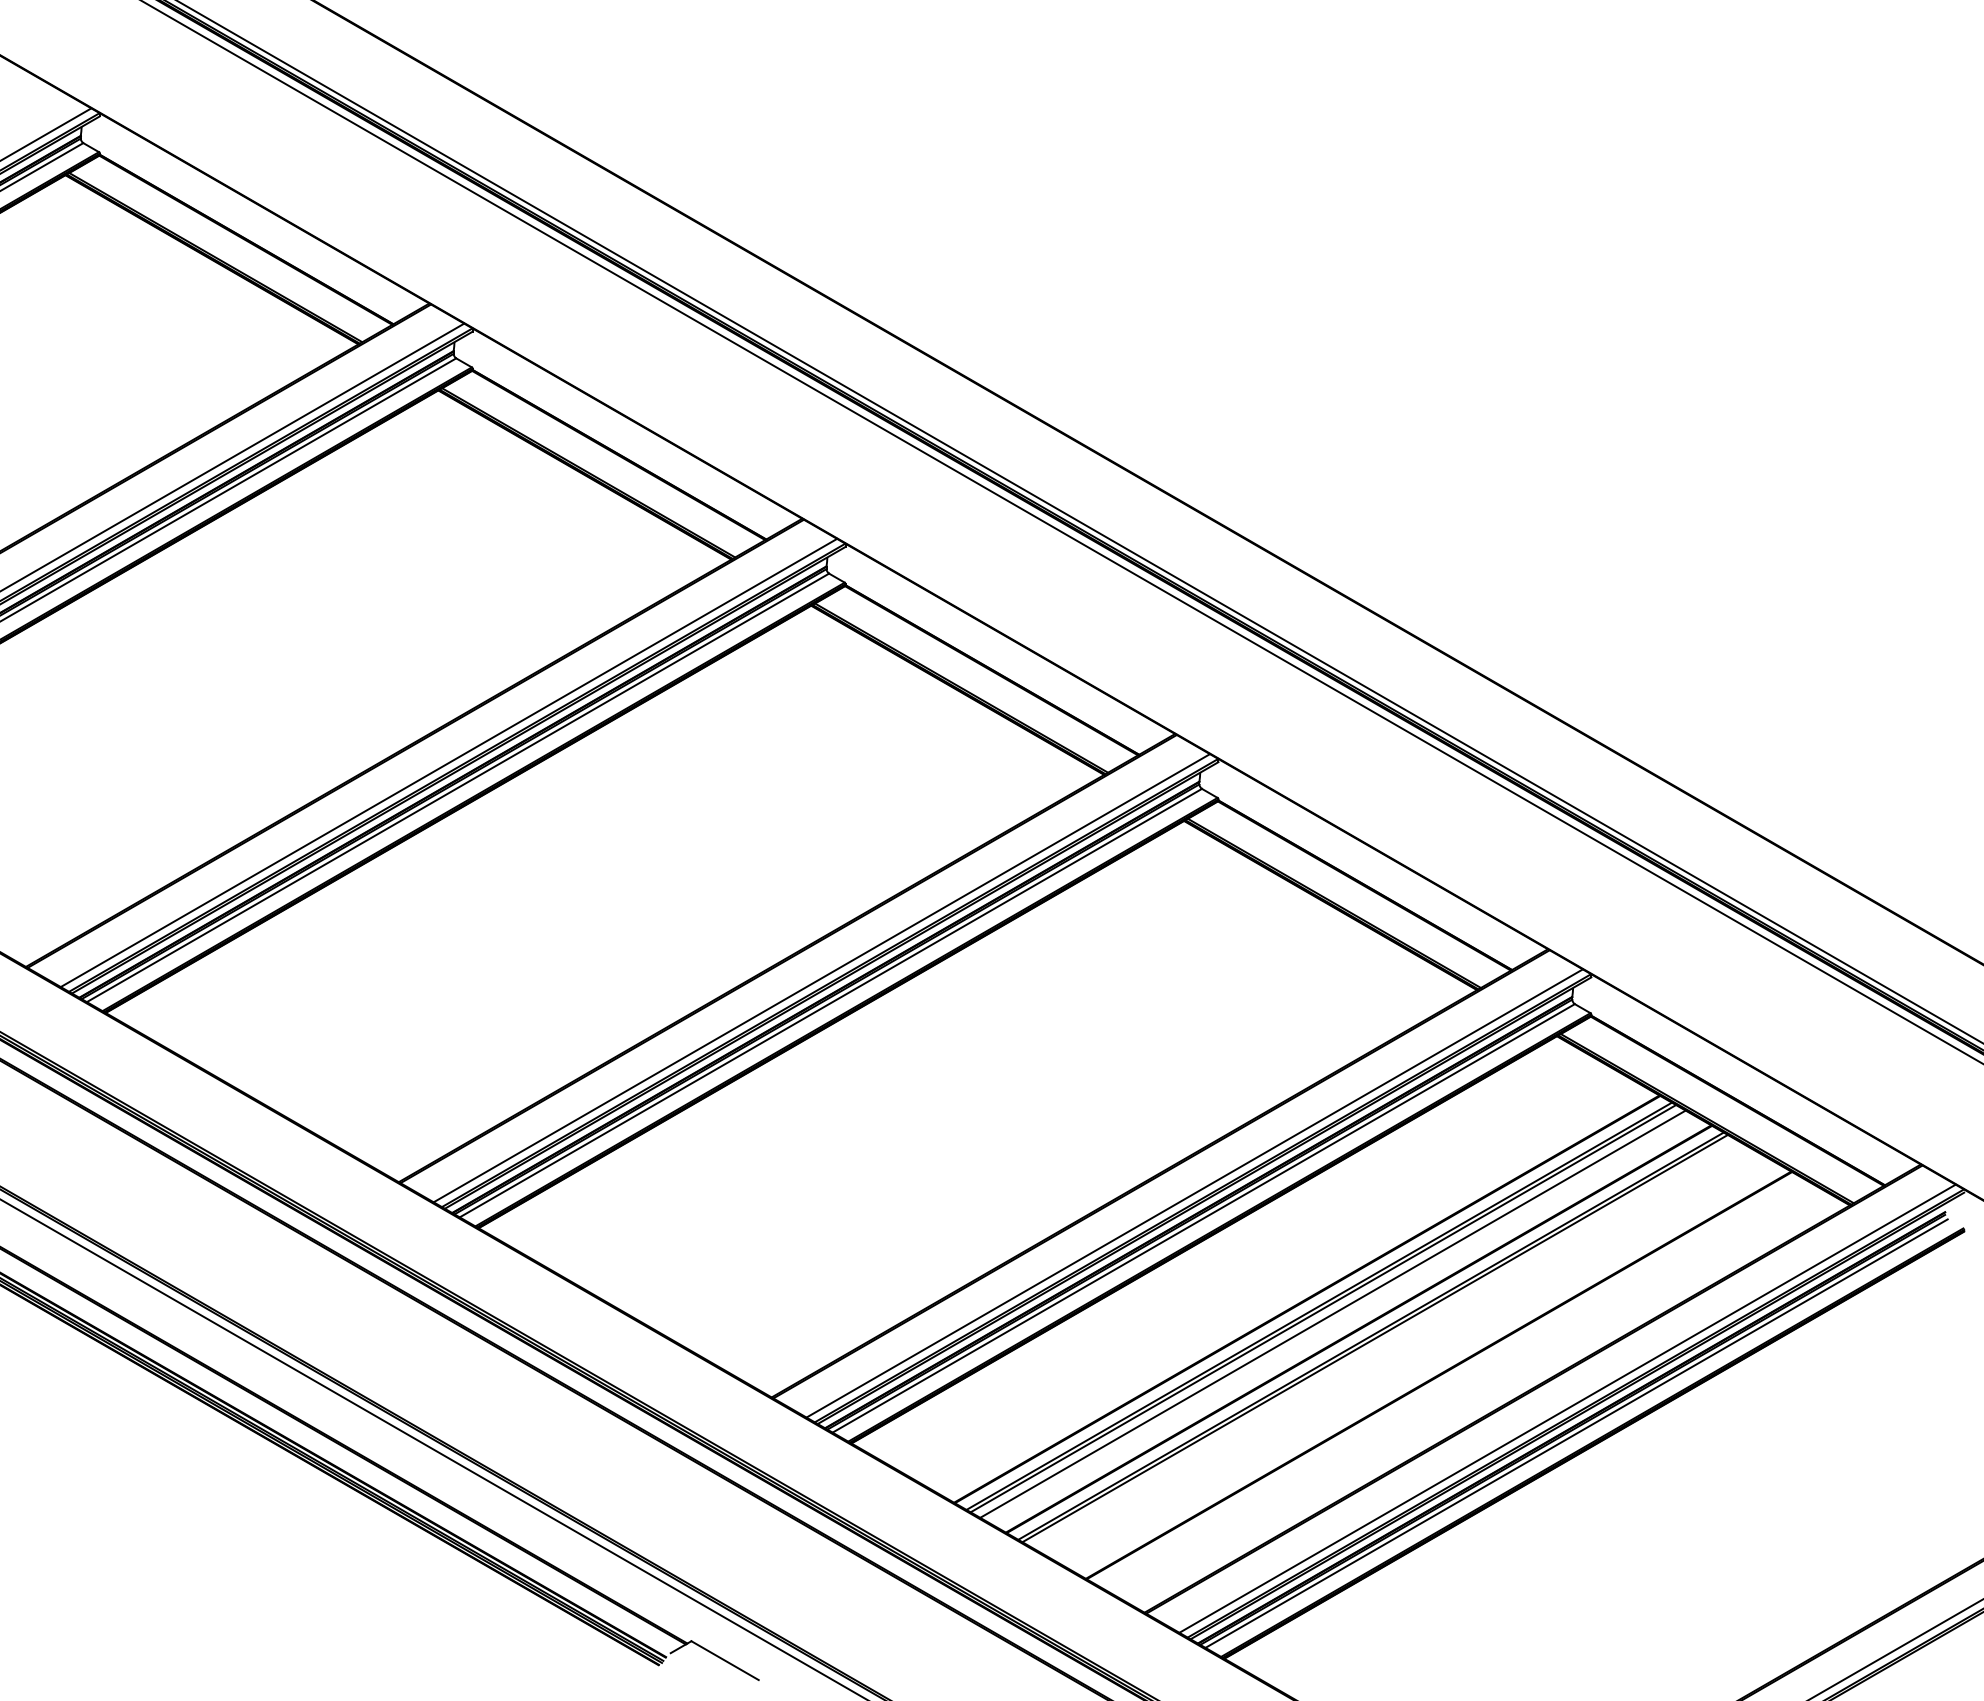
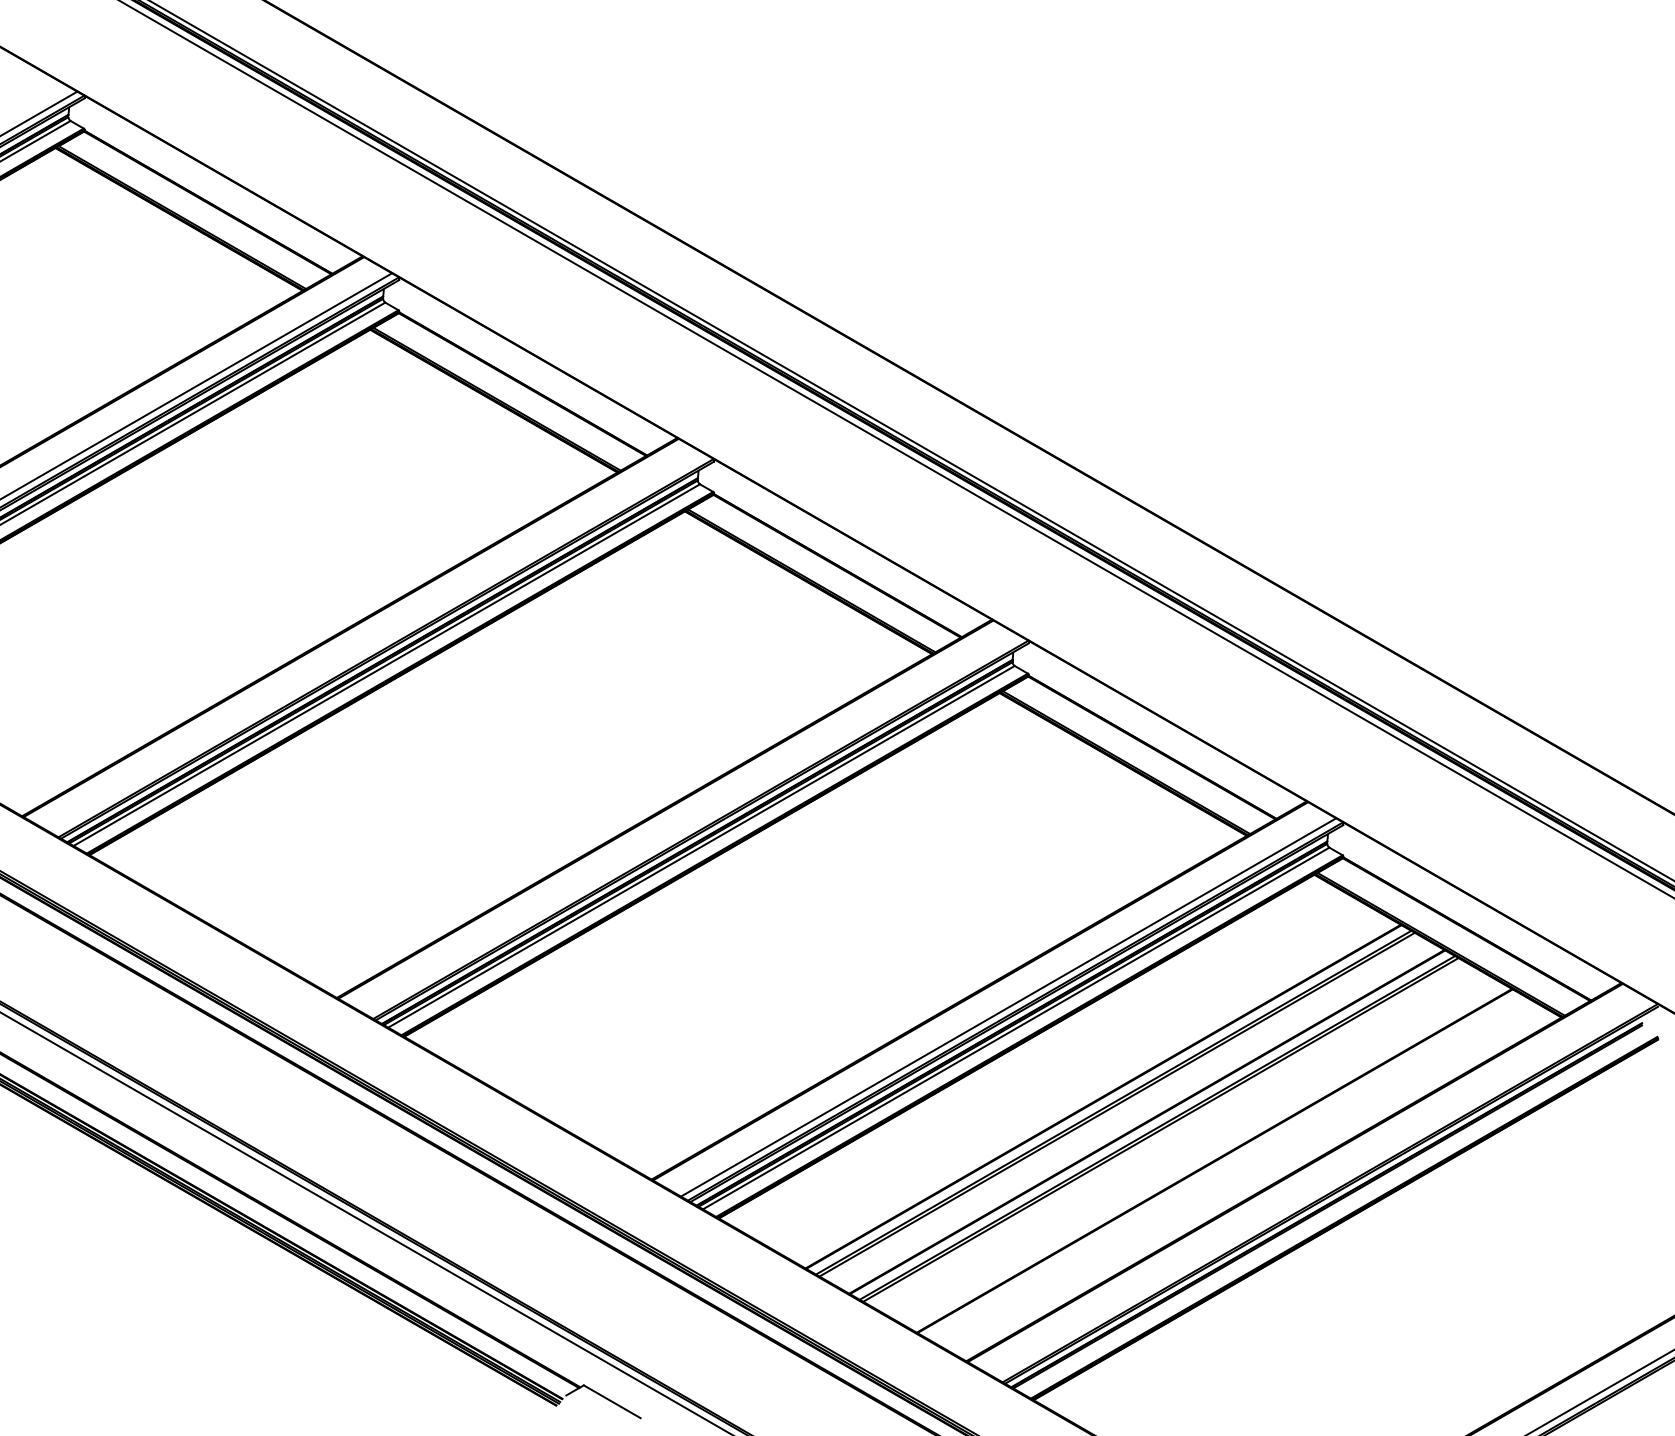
line: (448, 762) -> (378, 643), removed
line: (821, 978) -> (693, 826), removed
line: (1332, 1313) -> (1124, 1108), removed
line: (1567, 1408) -> (1323, 1188), removed
line: (1576, 1433) -> (1330, 1210), removed

